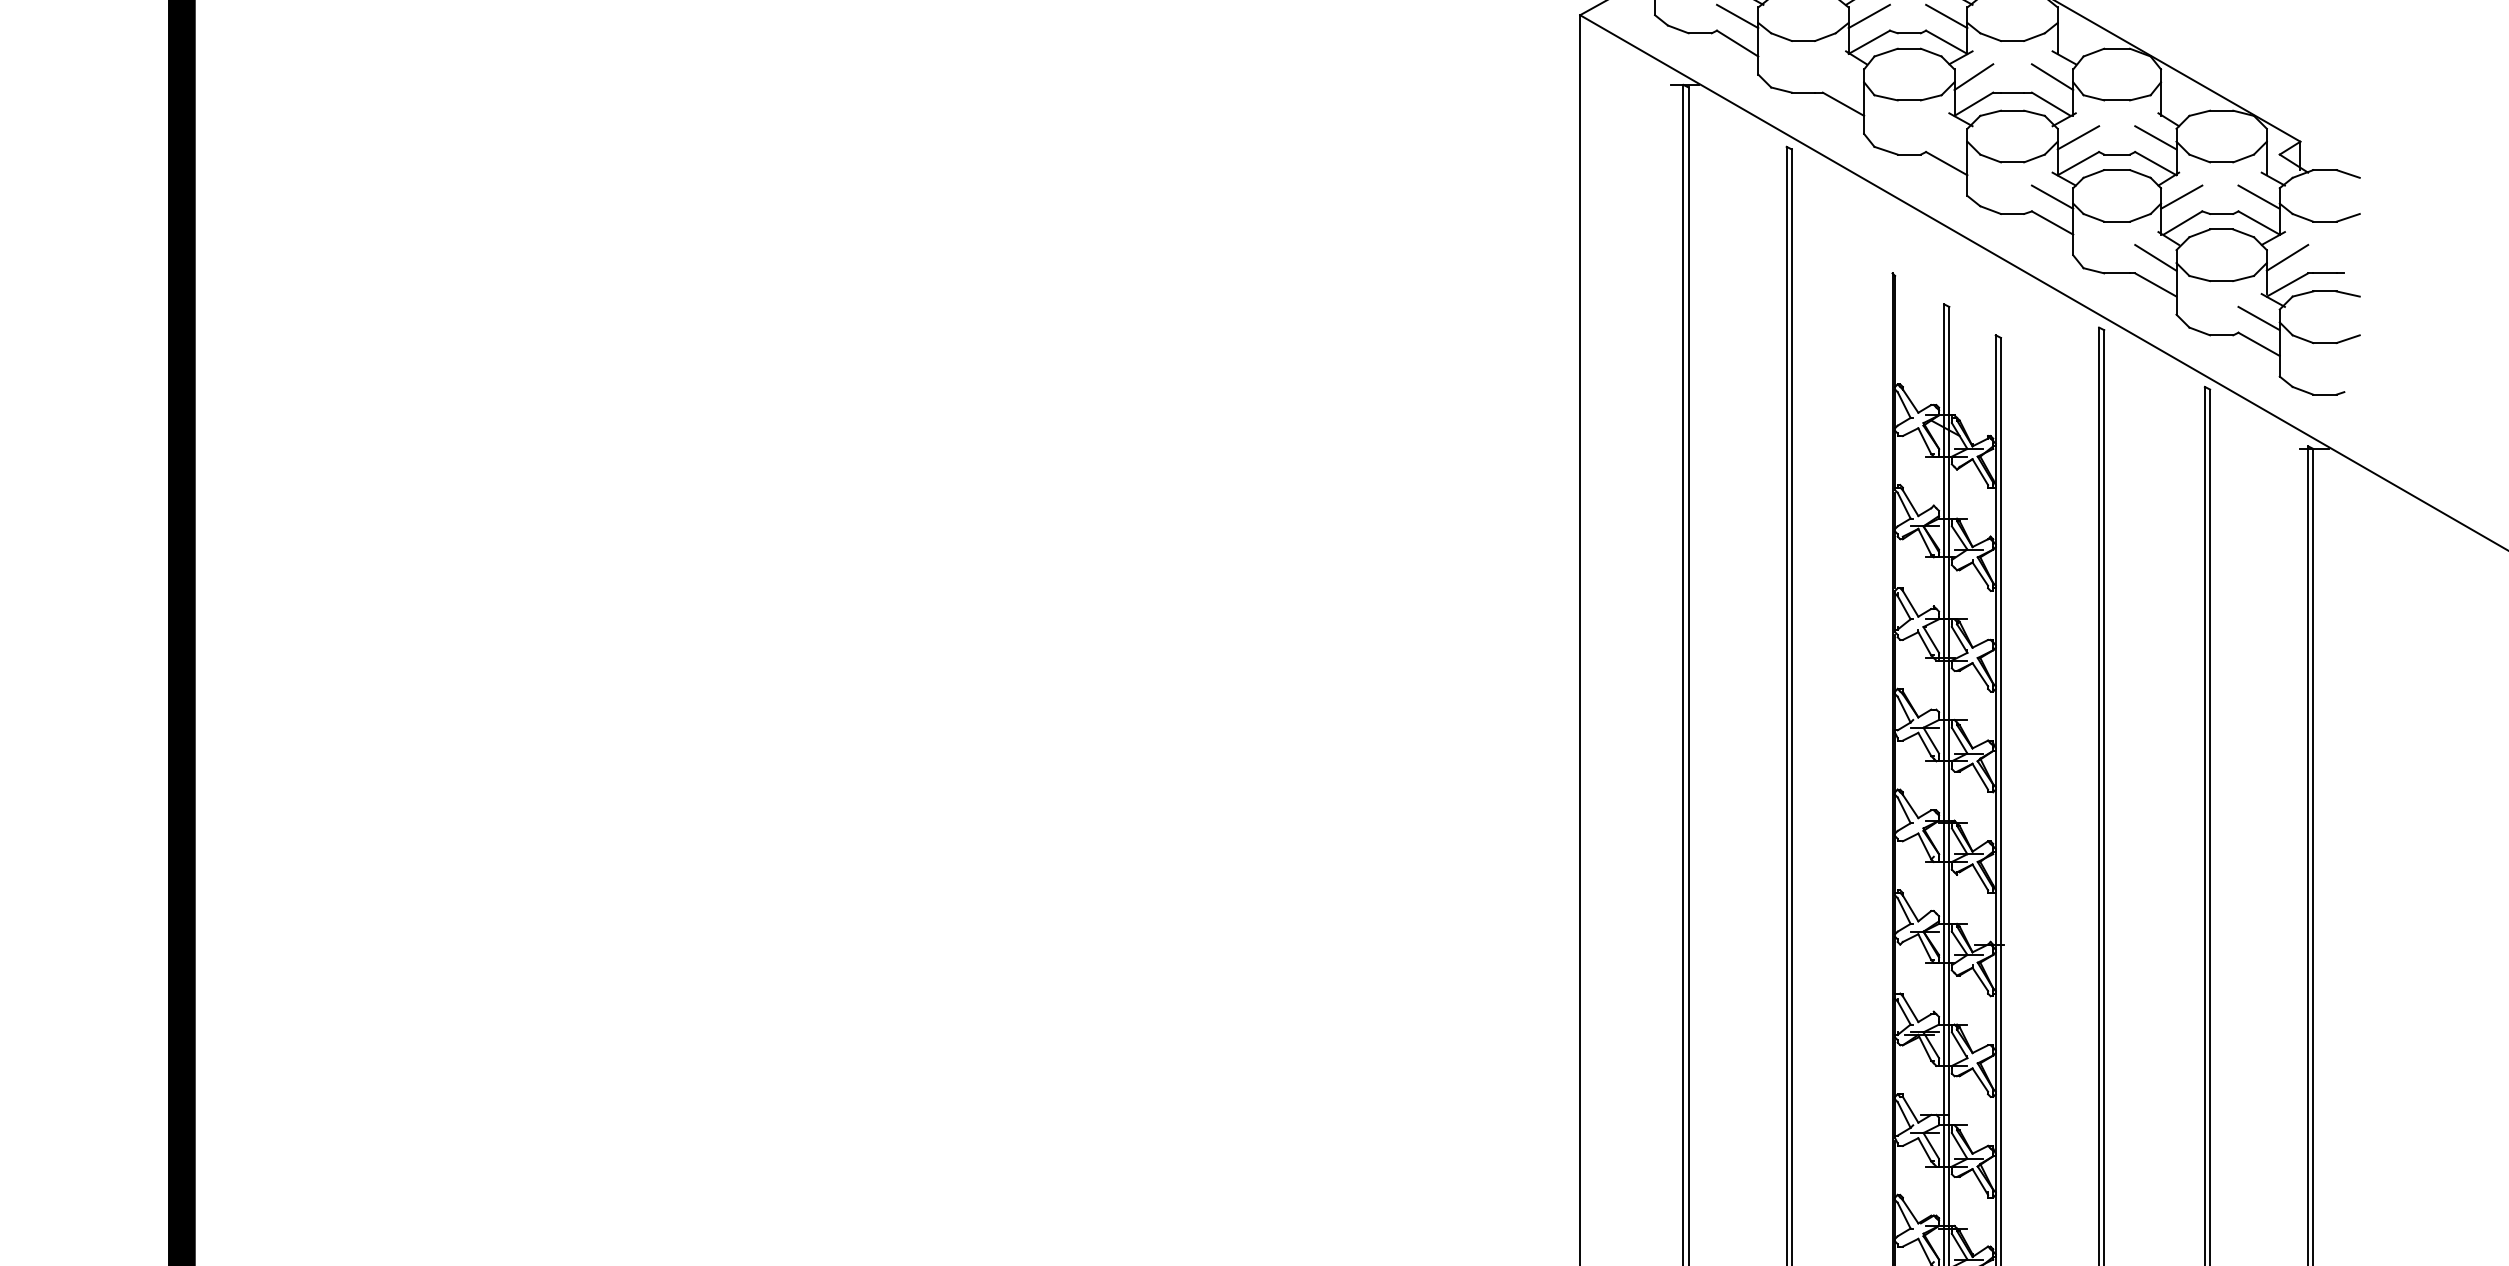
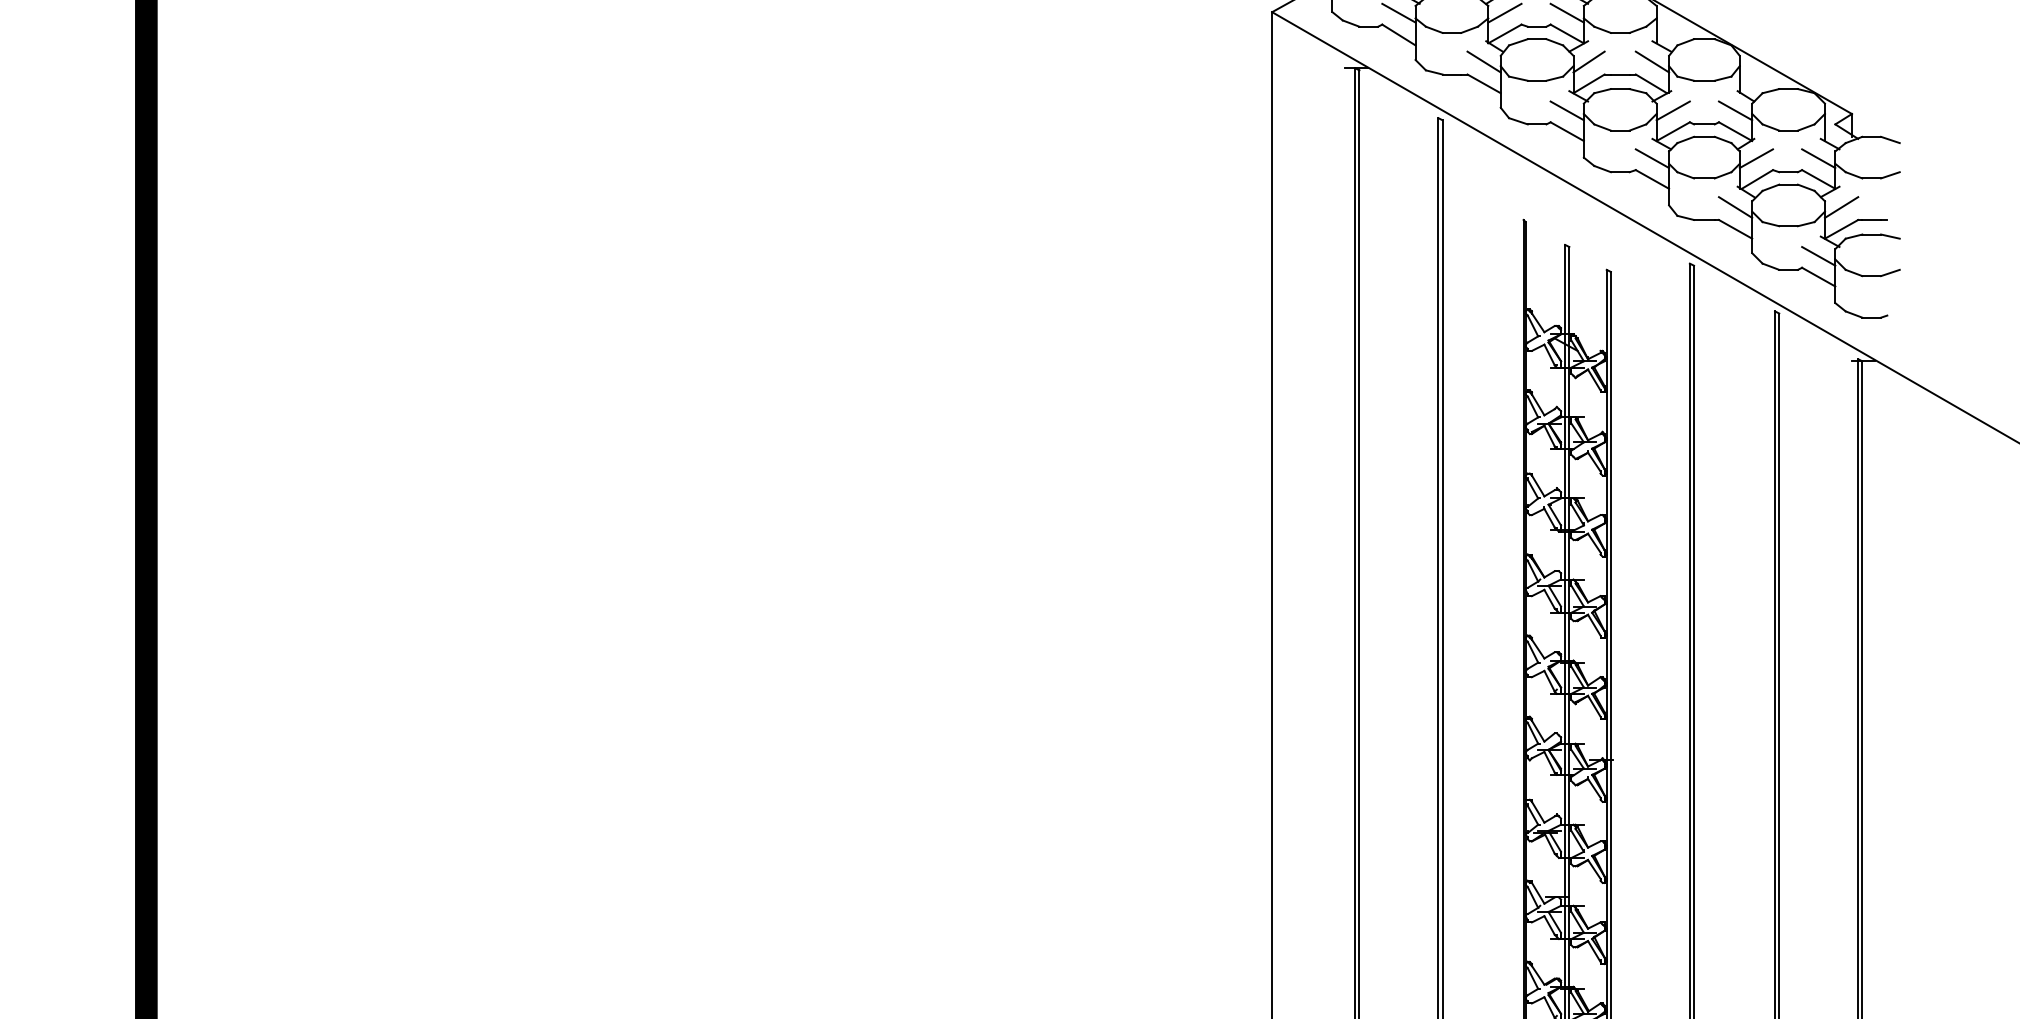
line: (1843, 77) -> (1484, 62), added
line: (1946, 137) -> (1567, 110), added

